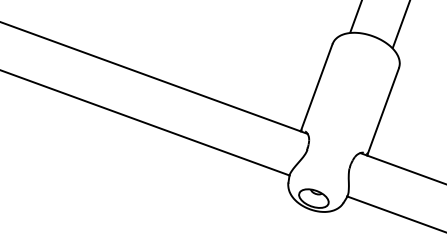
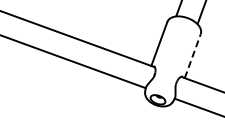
line: (382, 110) -> (192, 55), solid -> dashed

